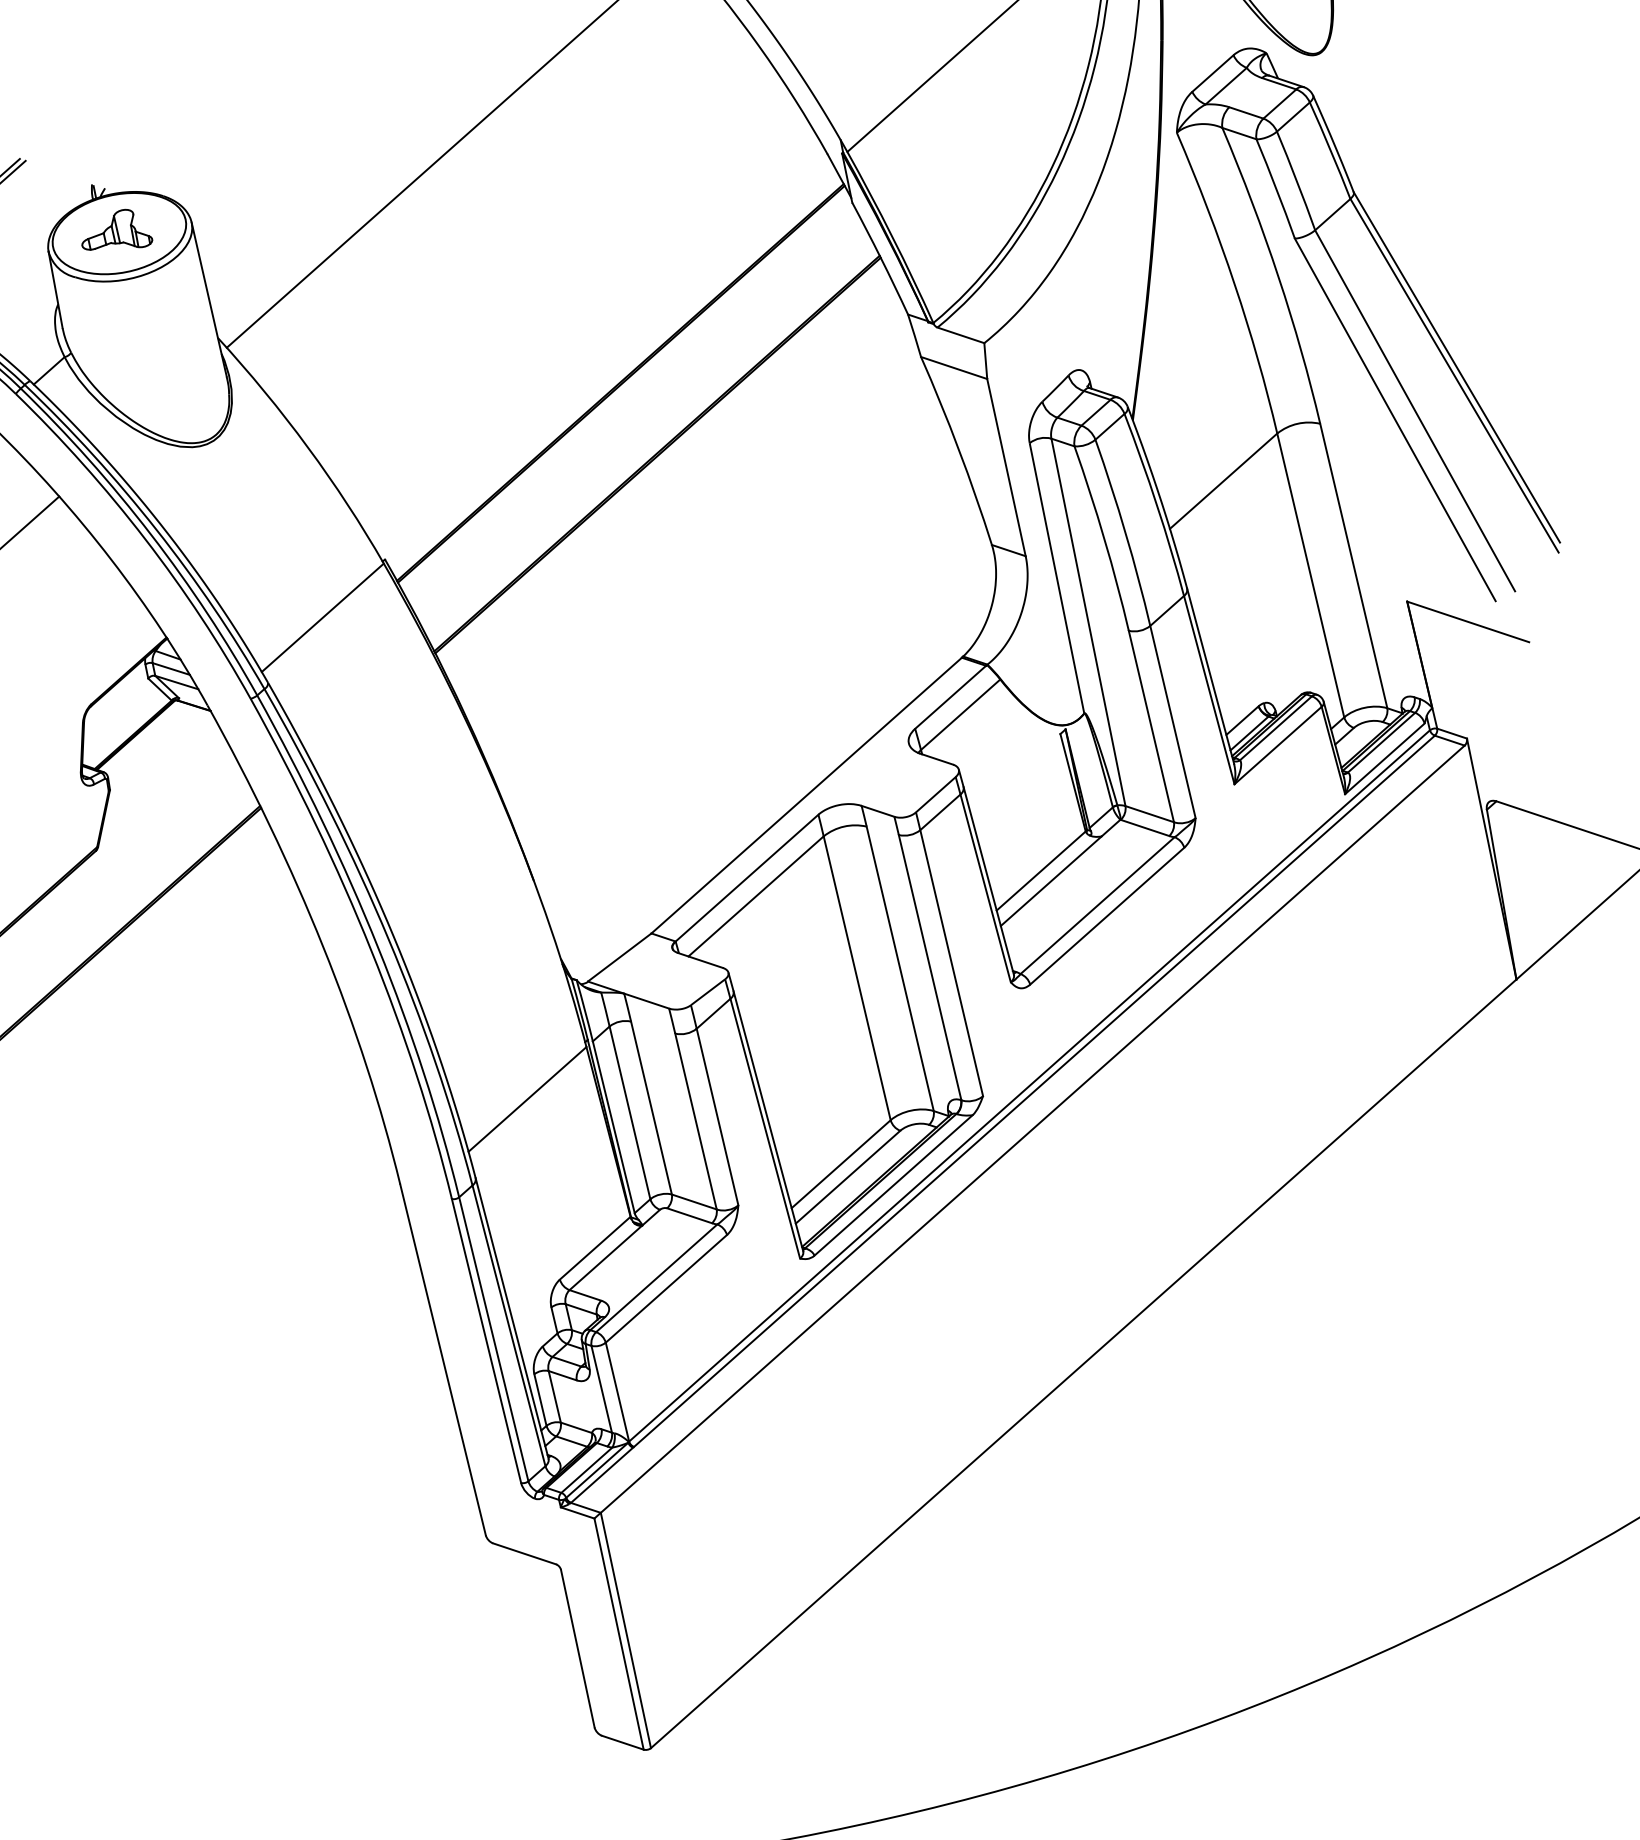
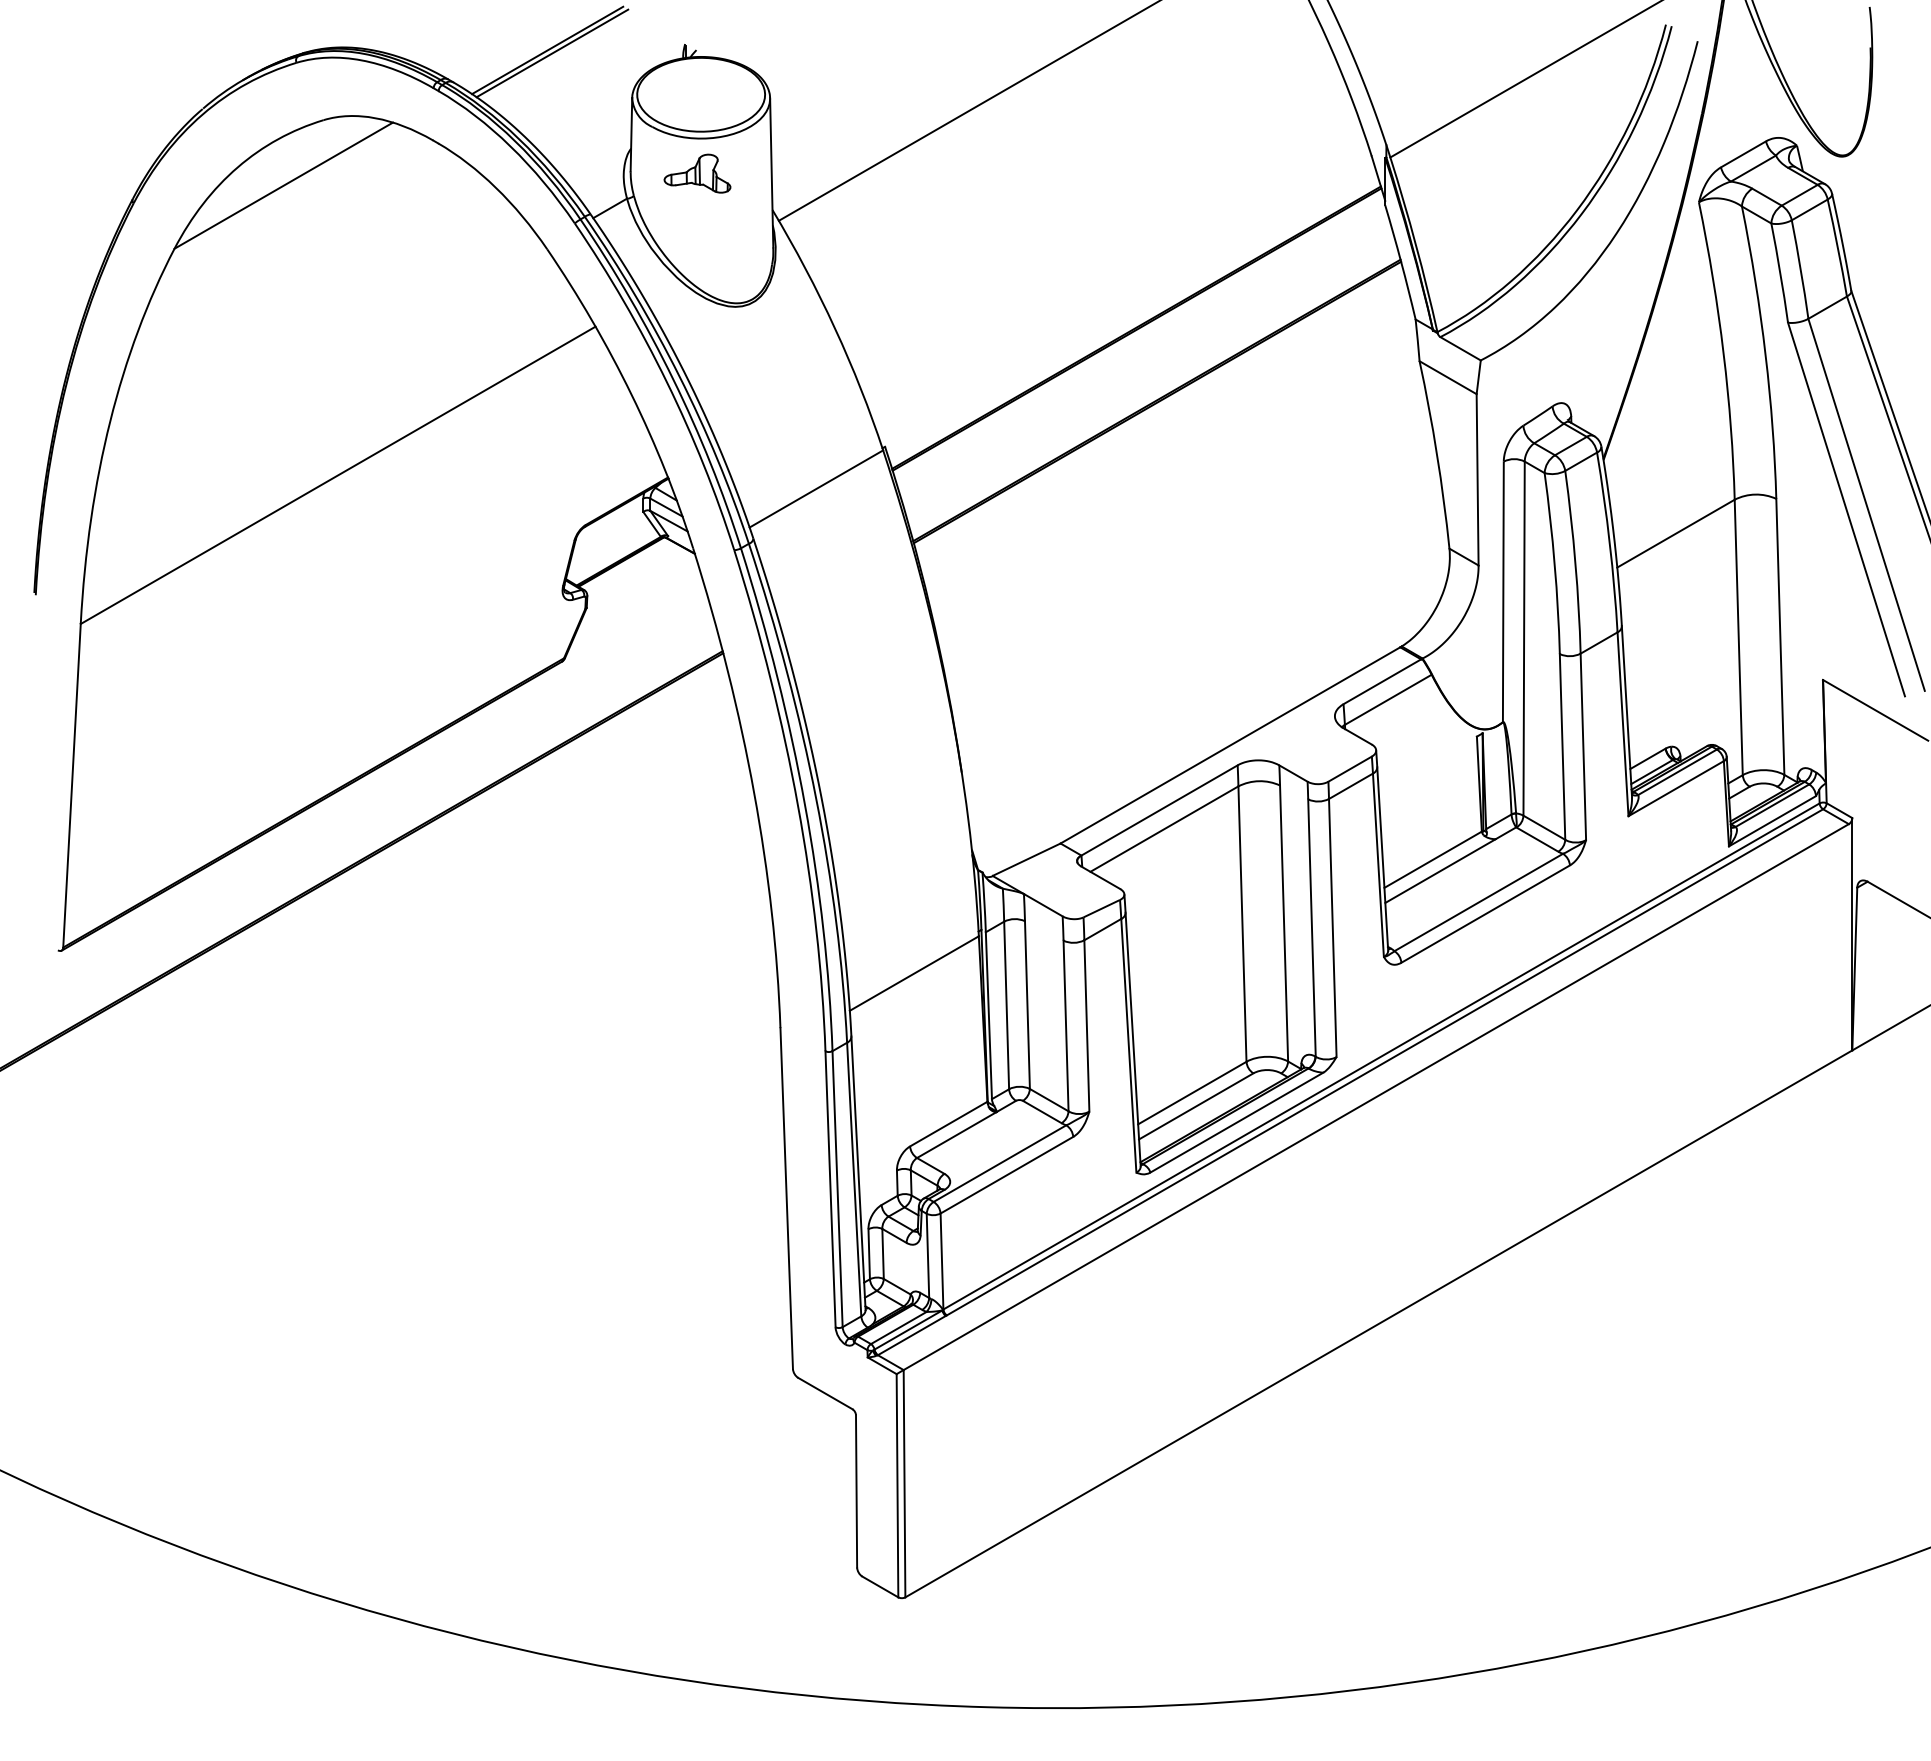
part: (115, 232) -> (697, 173), moved

